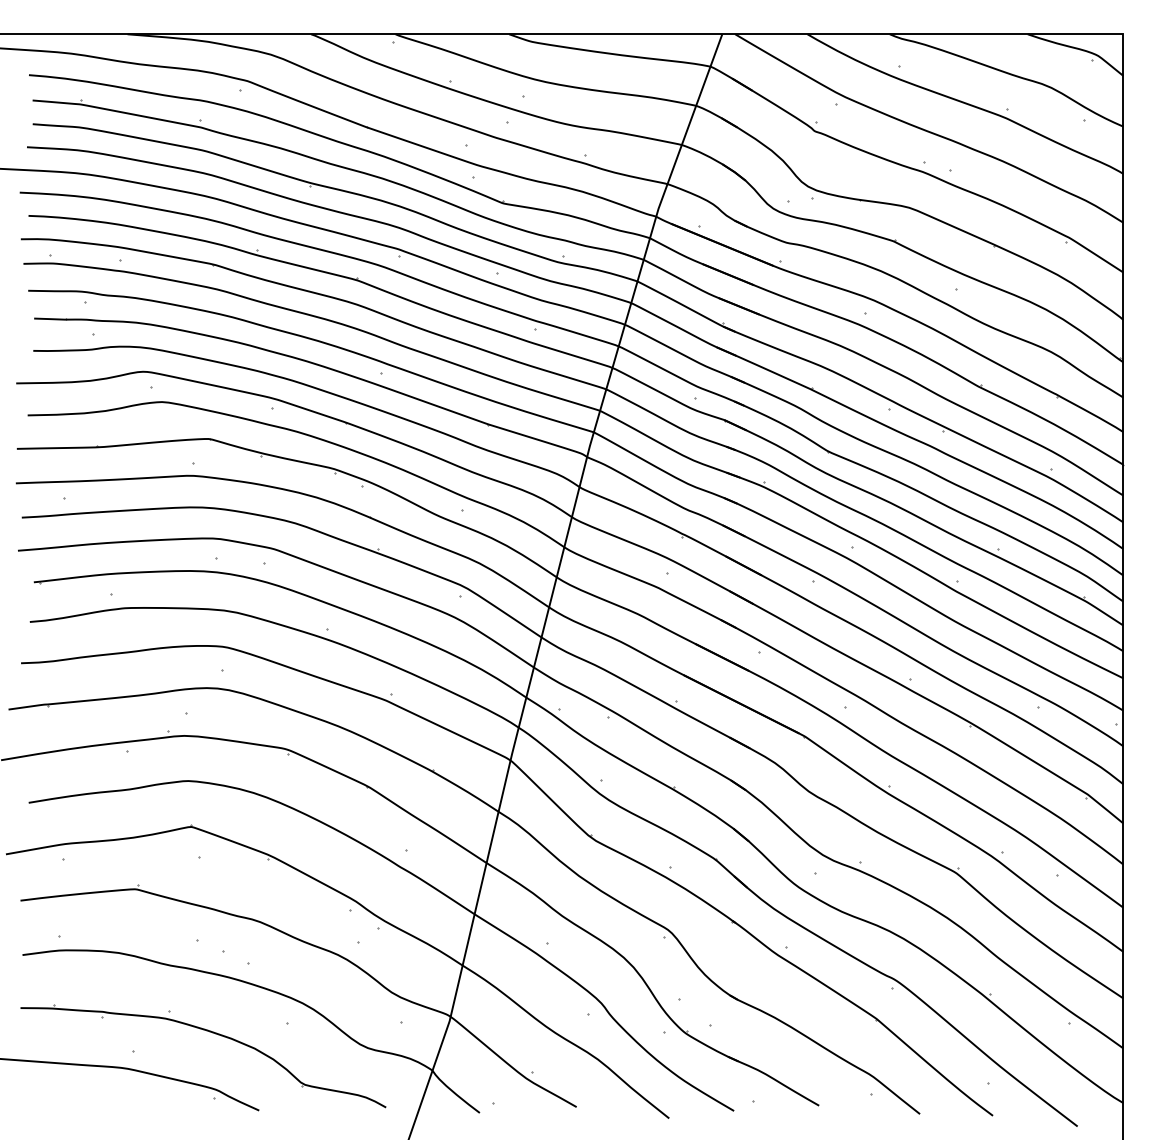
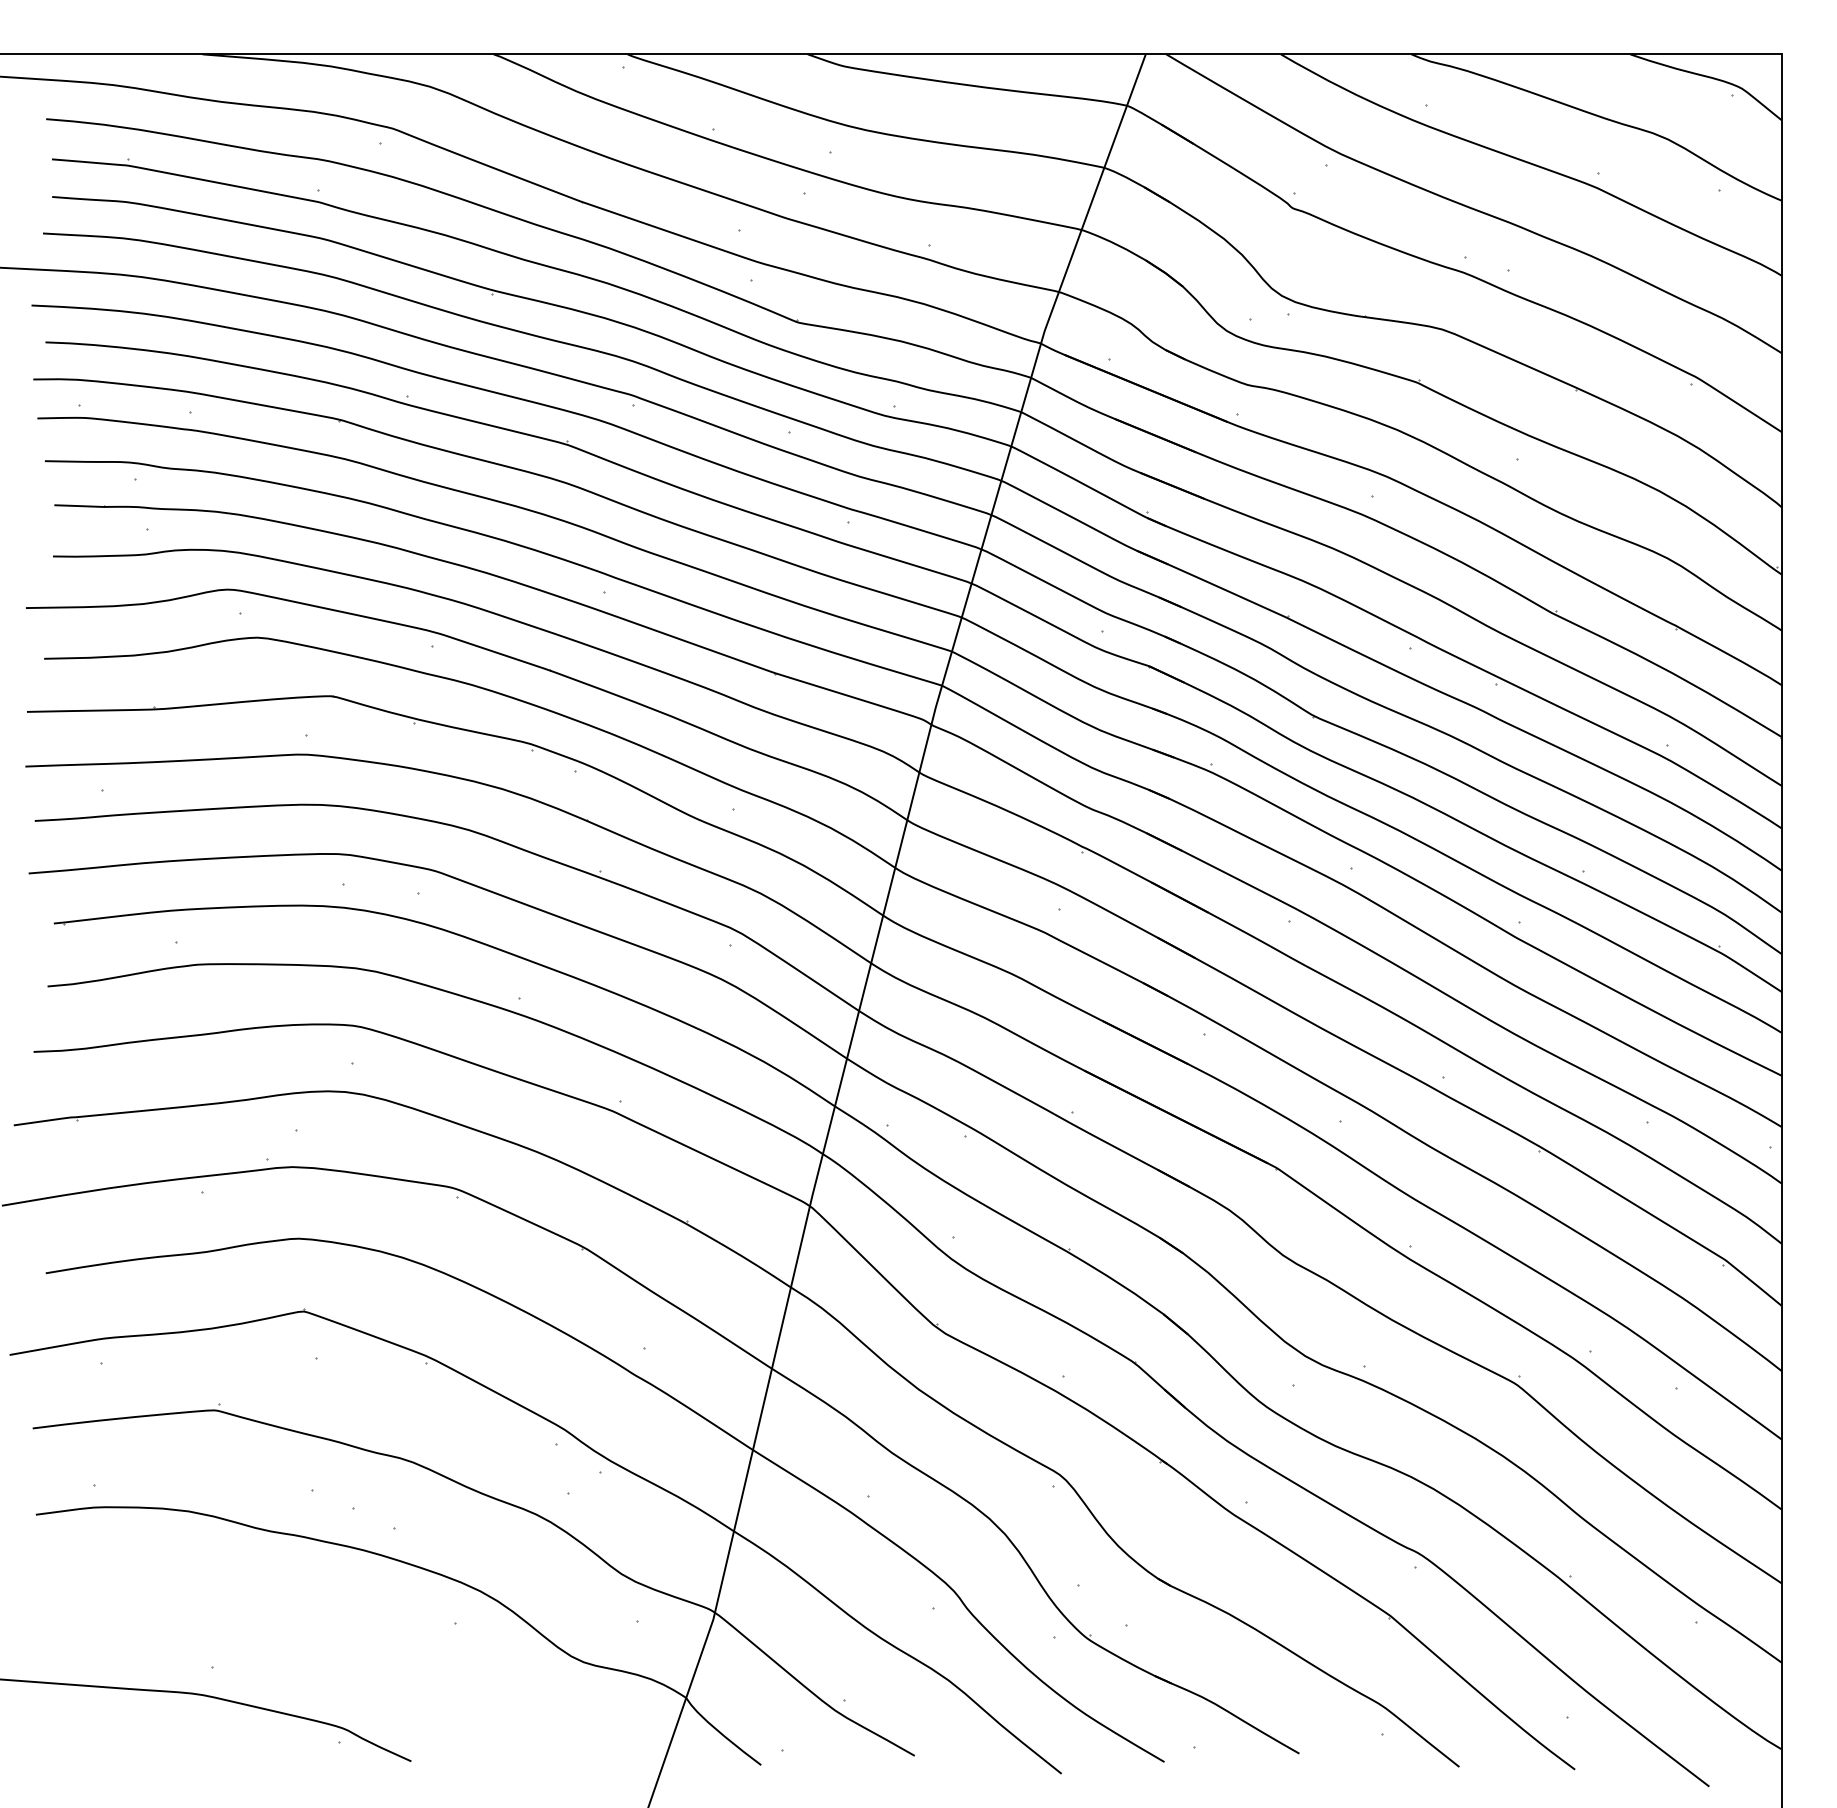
part: (212, 1033) -> (337, 1639), removed

